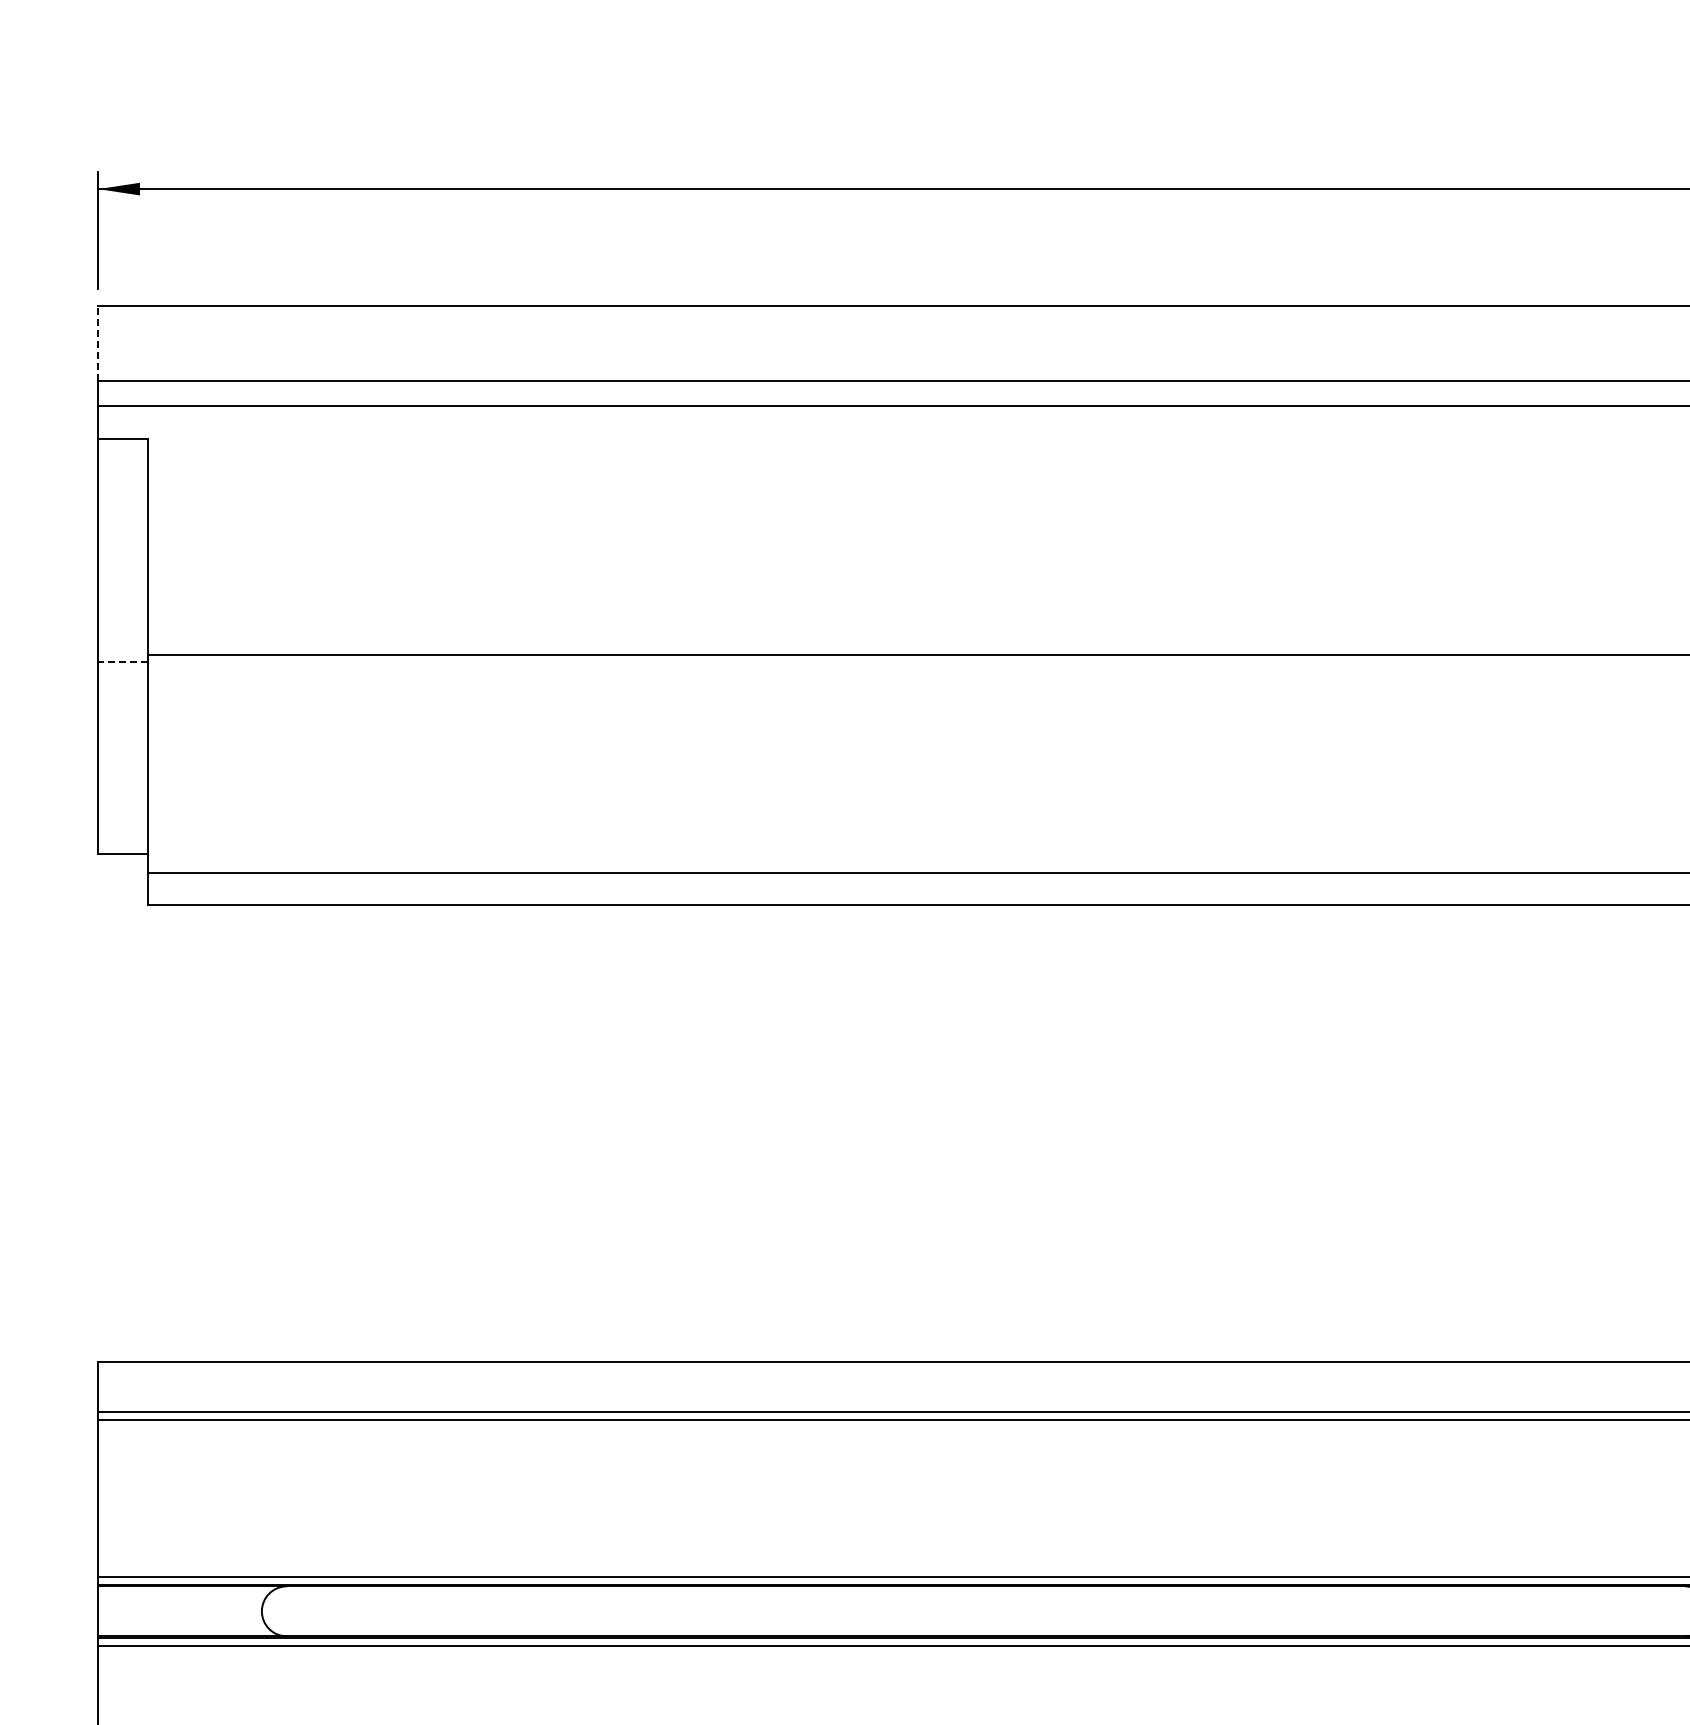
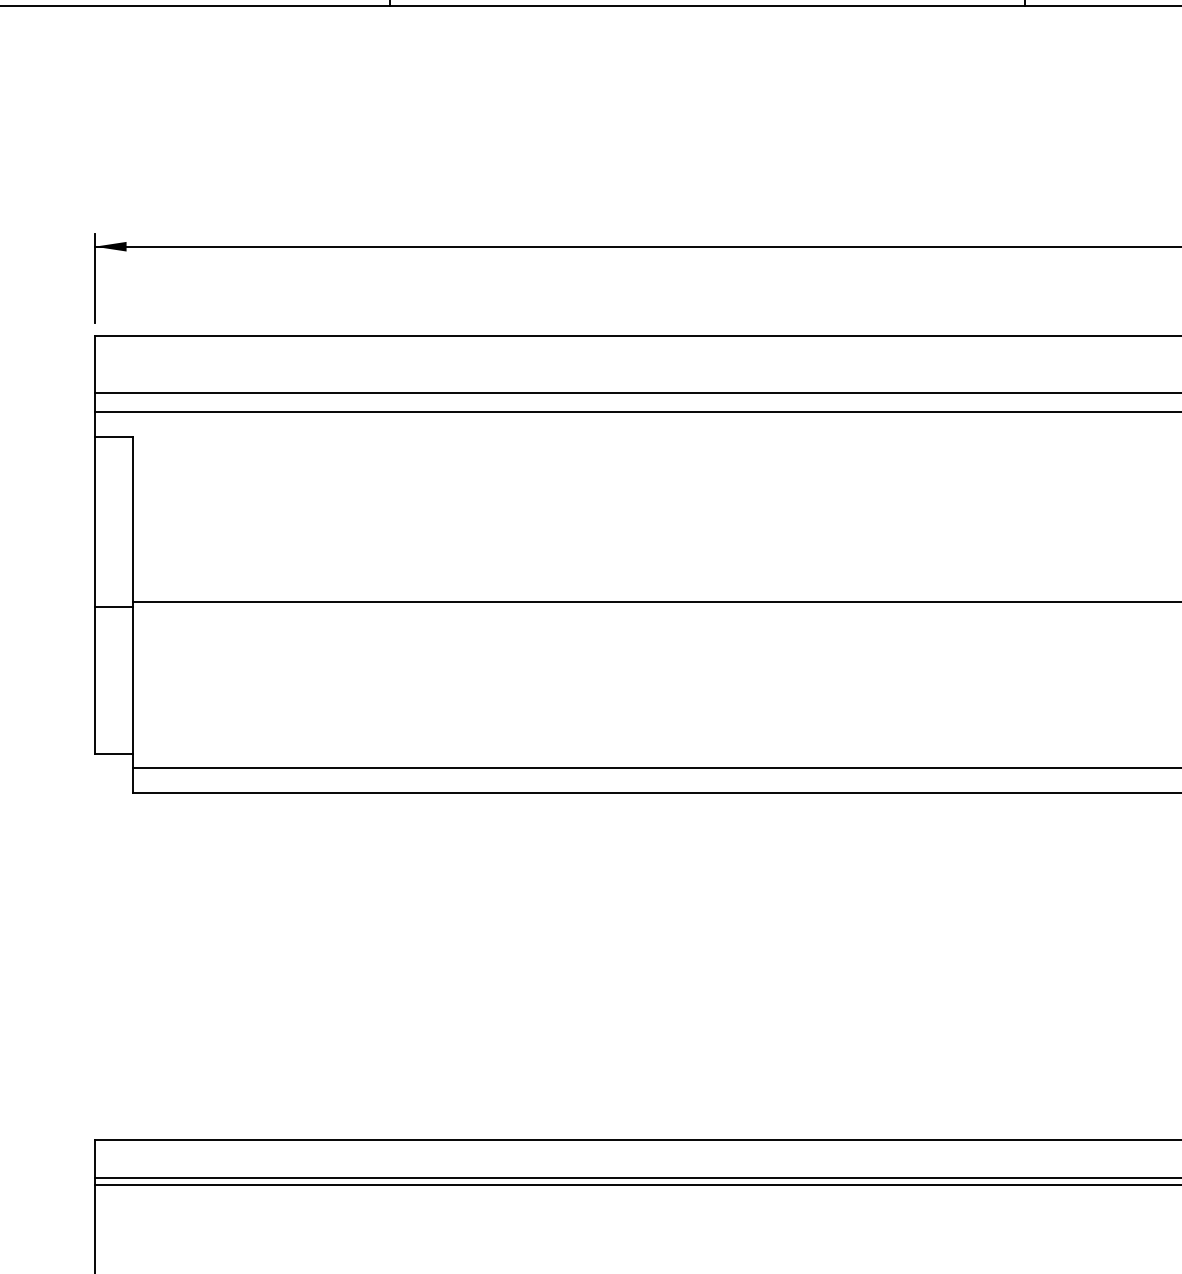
line: (98, 342) -> (94, 363), dashed -> solid
line: (123, 662) -> (114, 607), dashed -> solid

